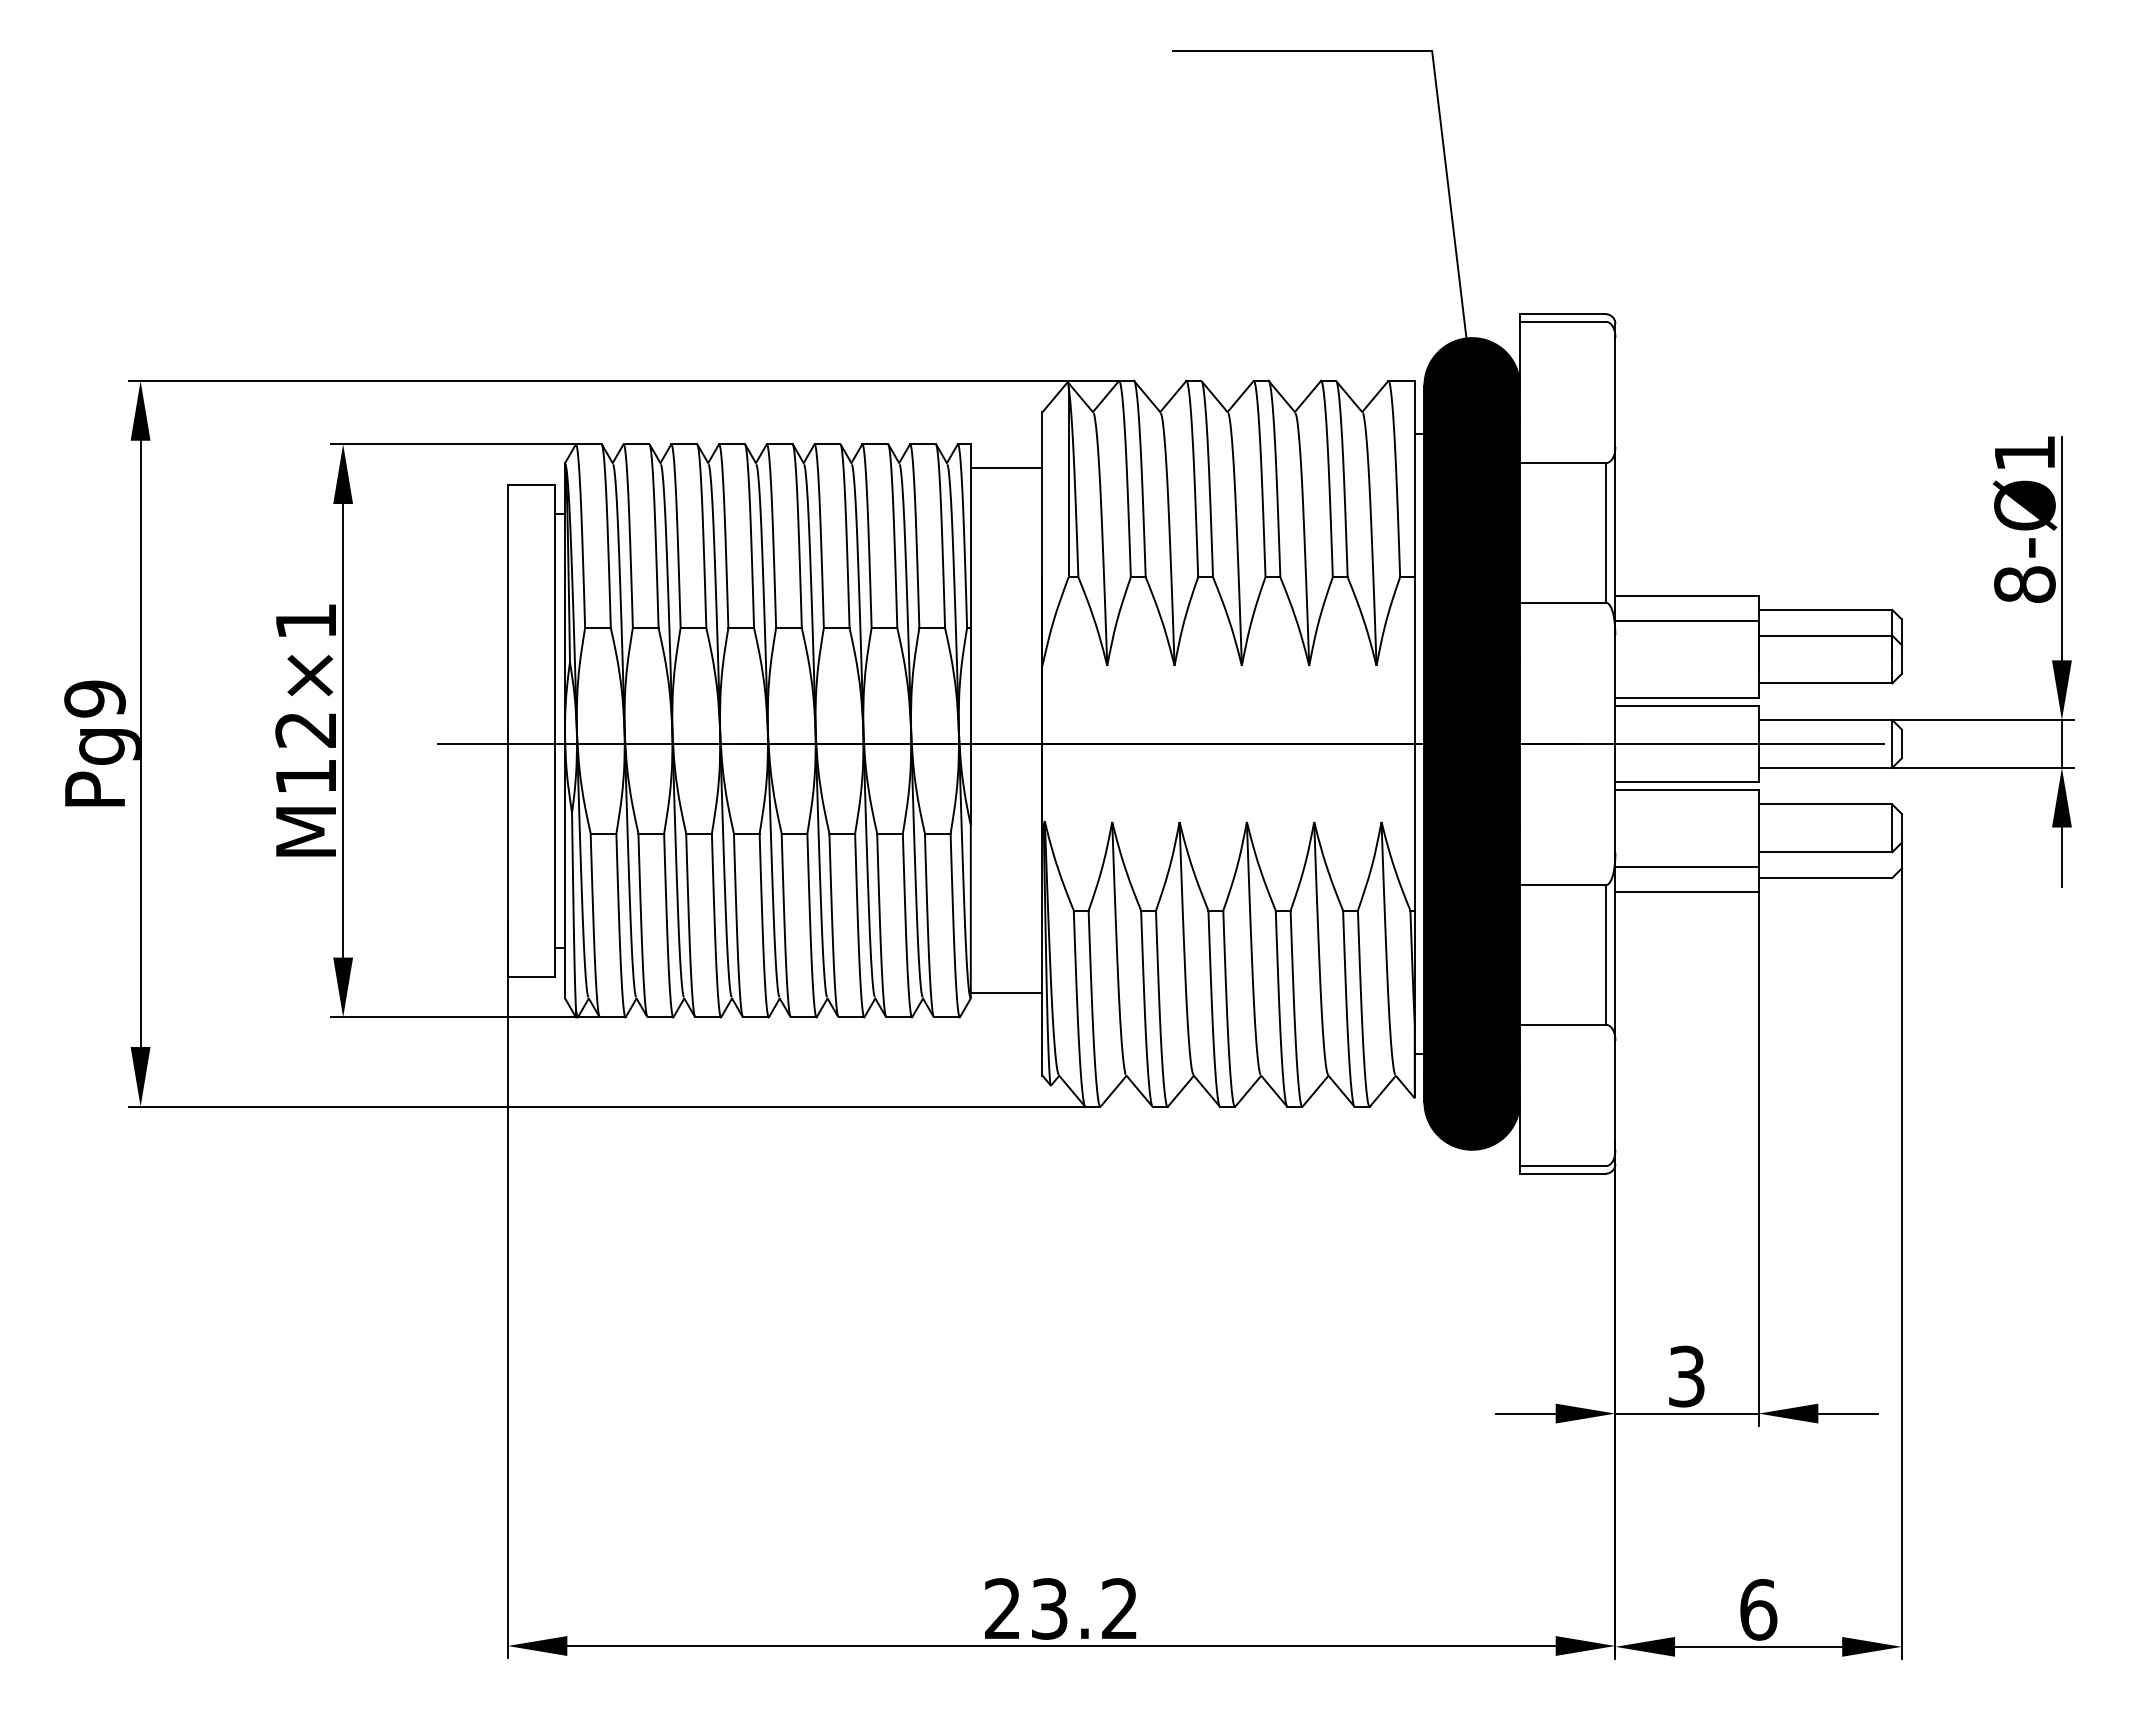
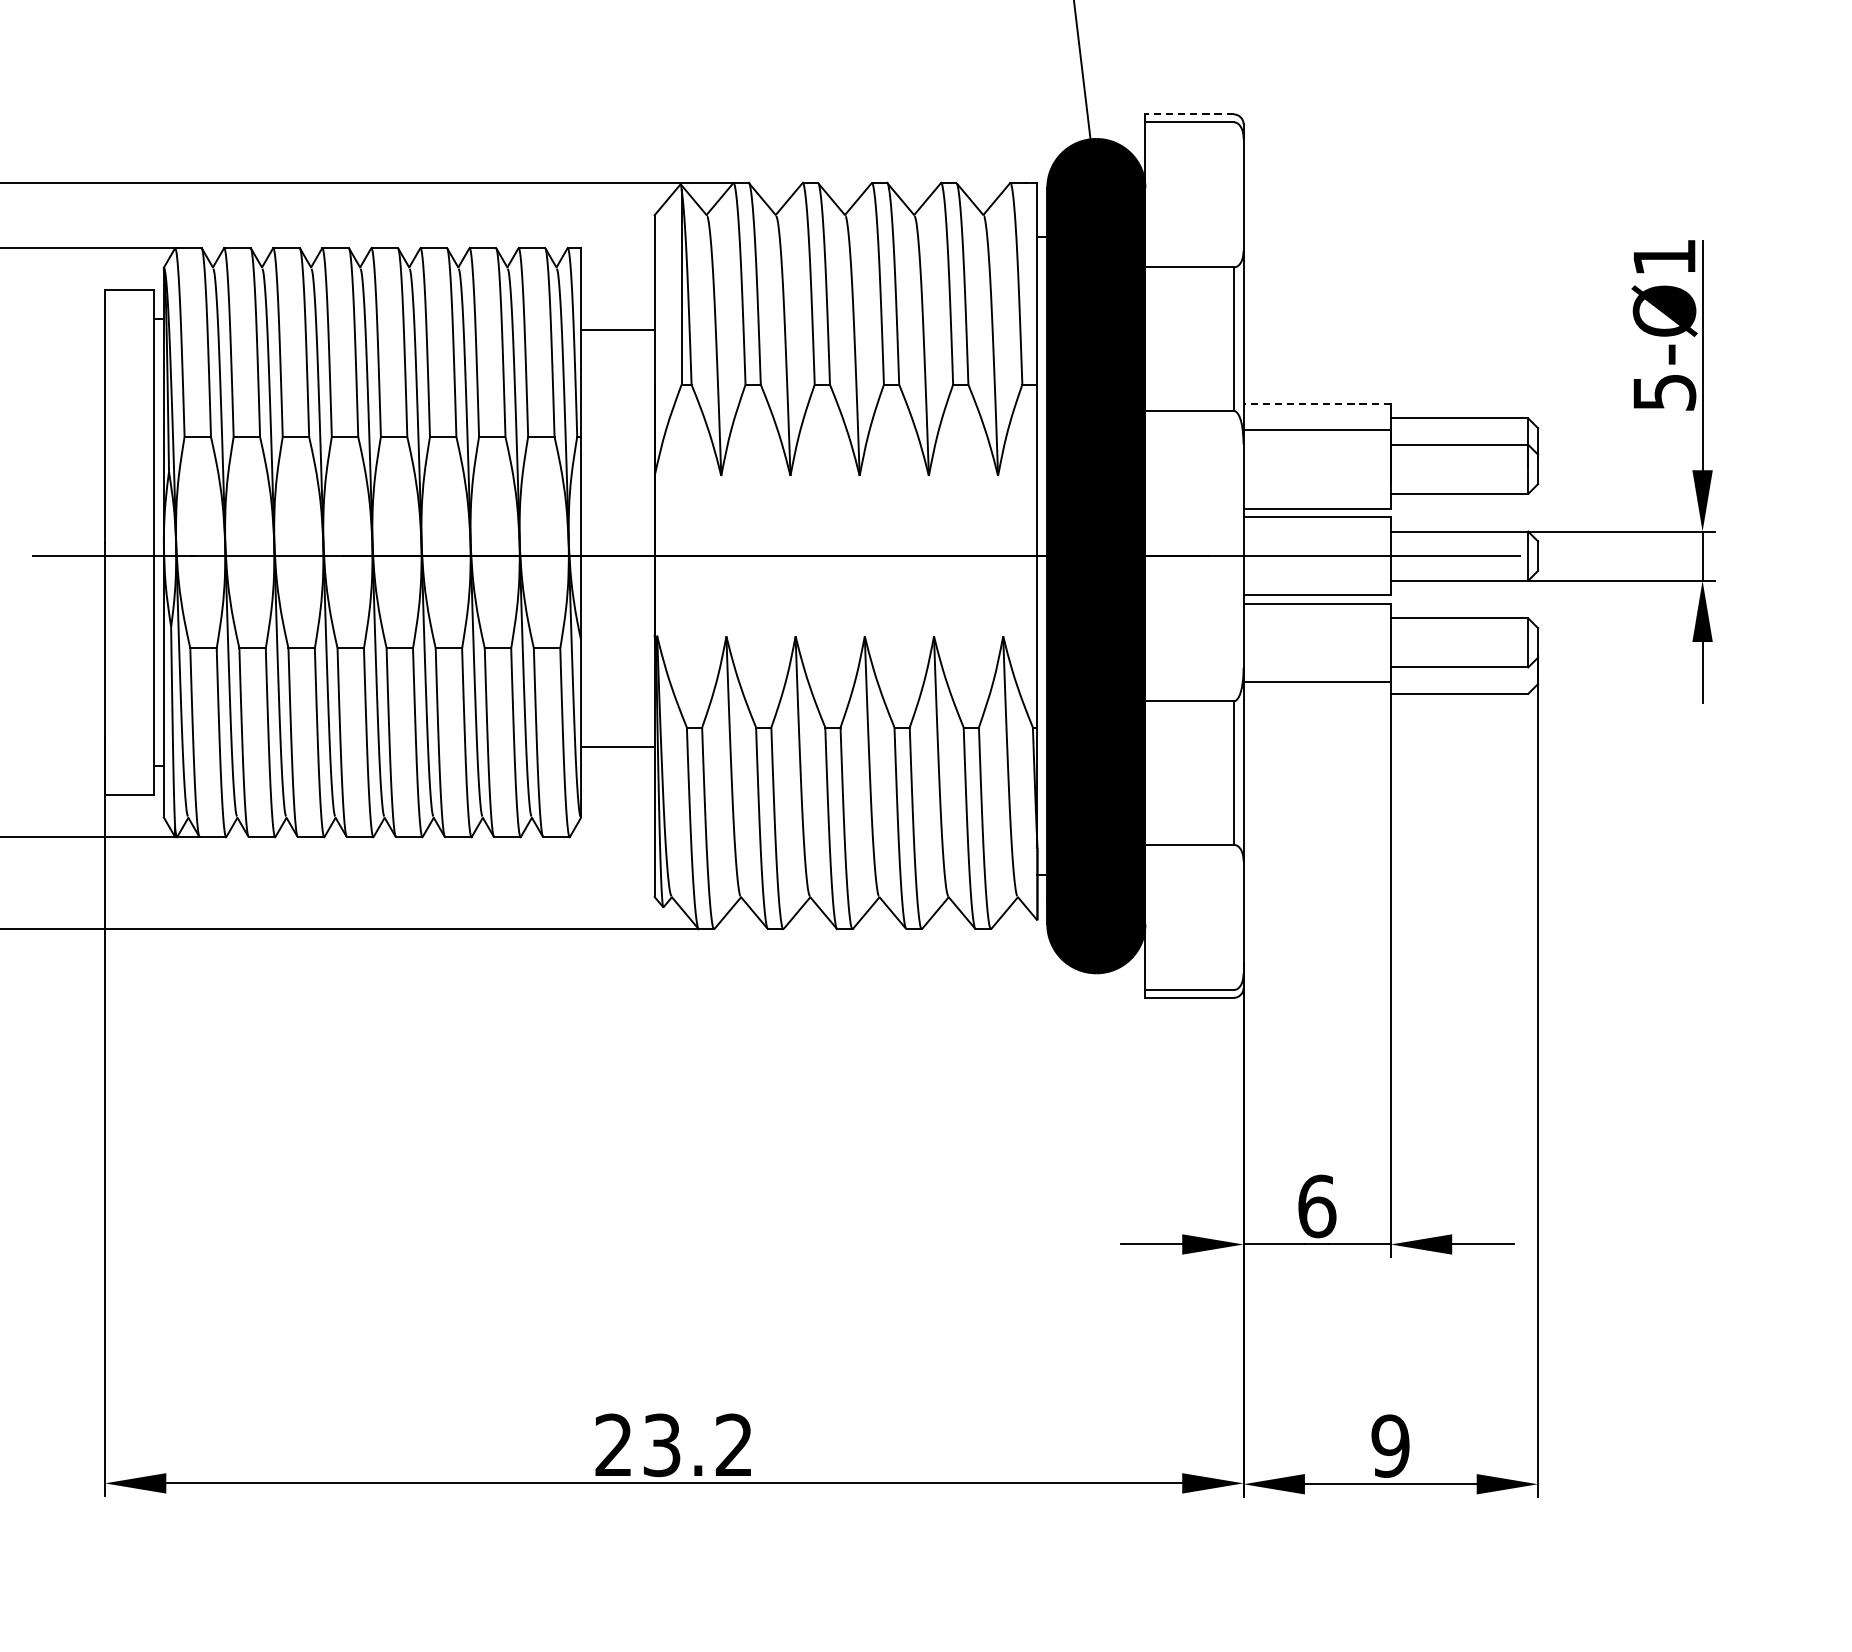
line: (1562, 314) -> (1189, 114), solid -> dashed
line: (1006, 468) -> (617, 330), moved
text: (2024, 584) -> (1664, 392), 8-Ø1 -> 5-Ø1
line: (1687, 595) -> (1317, 403), solid -> dashed
line: (1686, 892) -> (1316, 708), removed
line: (1006, 993) -> (617, 746), moved
text: (1686, 1376) -> (1316, 1206), 3 -> 6
text: (1758, 1609) -> (1390, 1445), 6 -> 9

